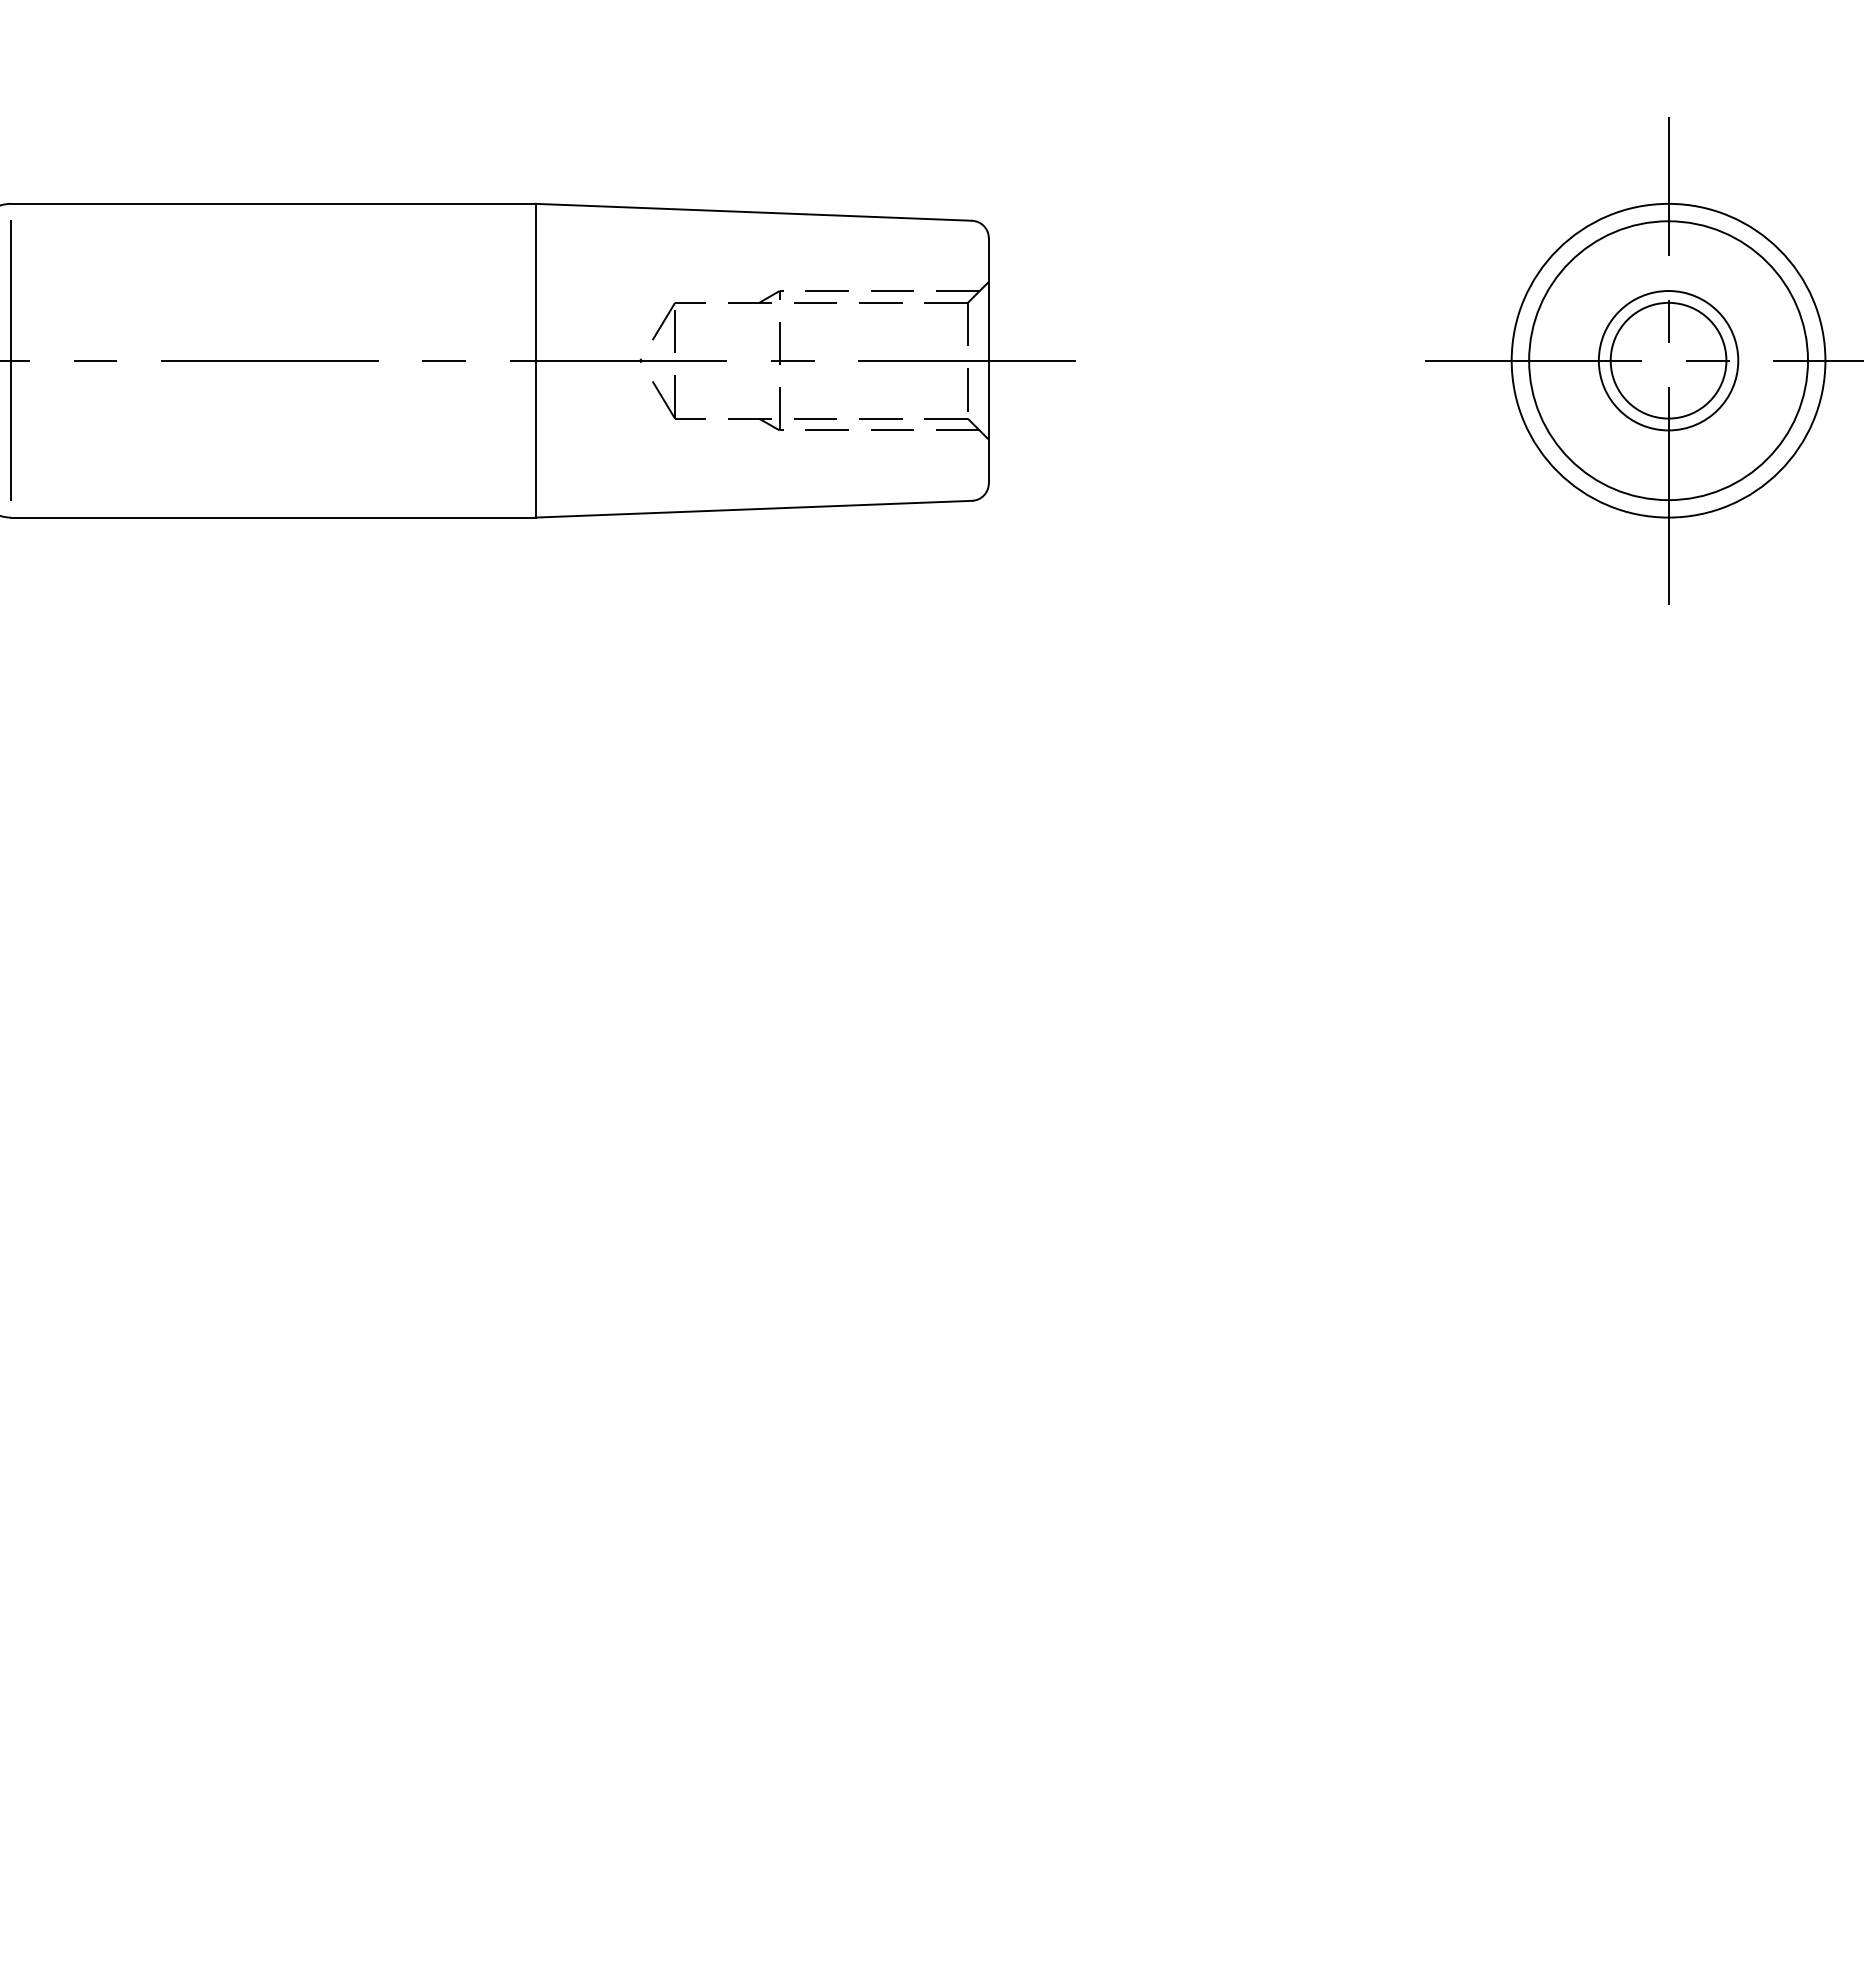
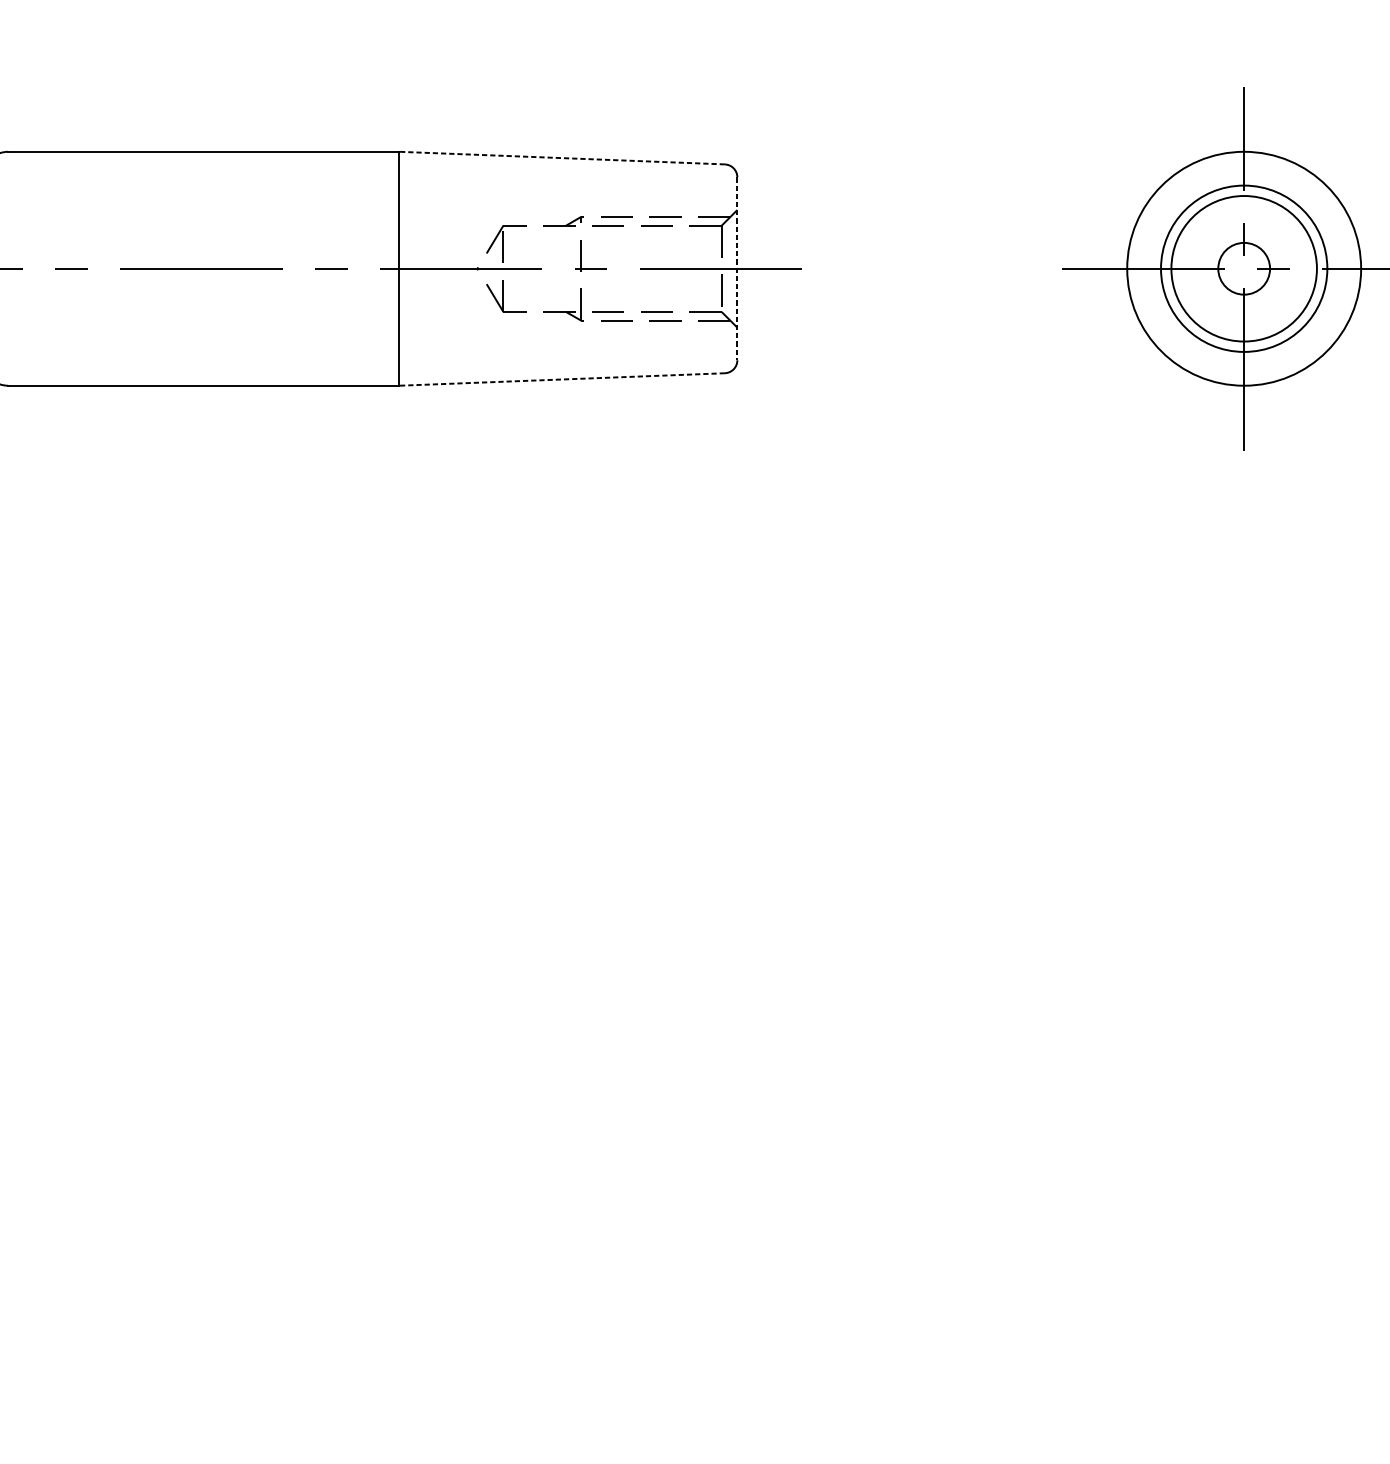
line: (753, 212) -> (561, 158), solid -> dashed
line: (10, 360) -> (7, 268), removed
line: (988, 360) -> (737, 268), solid -> dashed
circle: (1668, 360) -> (1244, 268), size x0.6
circle: (1668, 360) -> (1244, 268), size x0.7
circle: (1668, 360) -> (1244, 268), size x1.6
line: (753, 509) -> (561, 379), solid -> dashed

